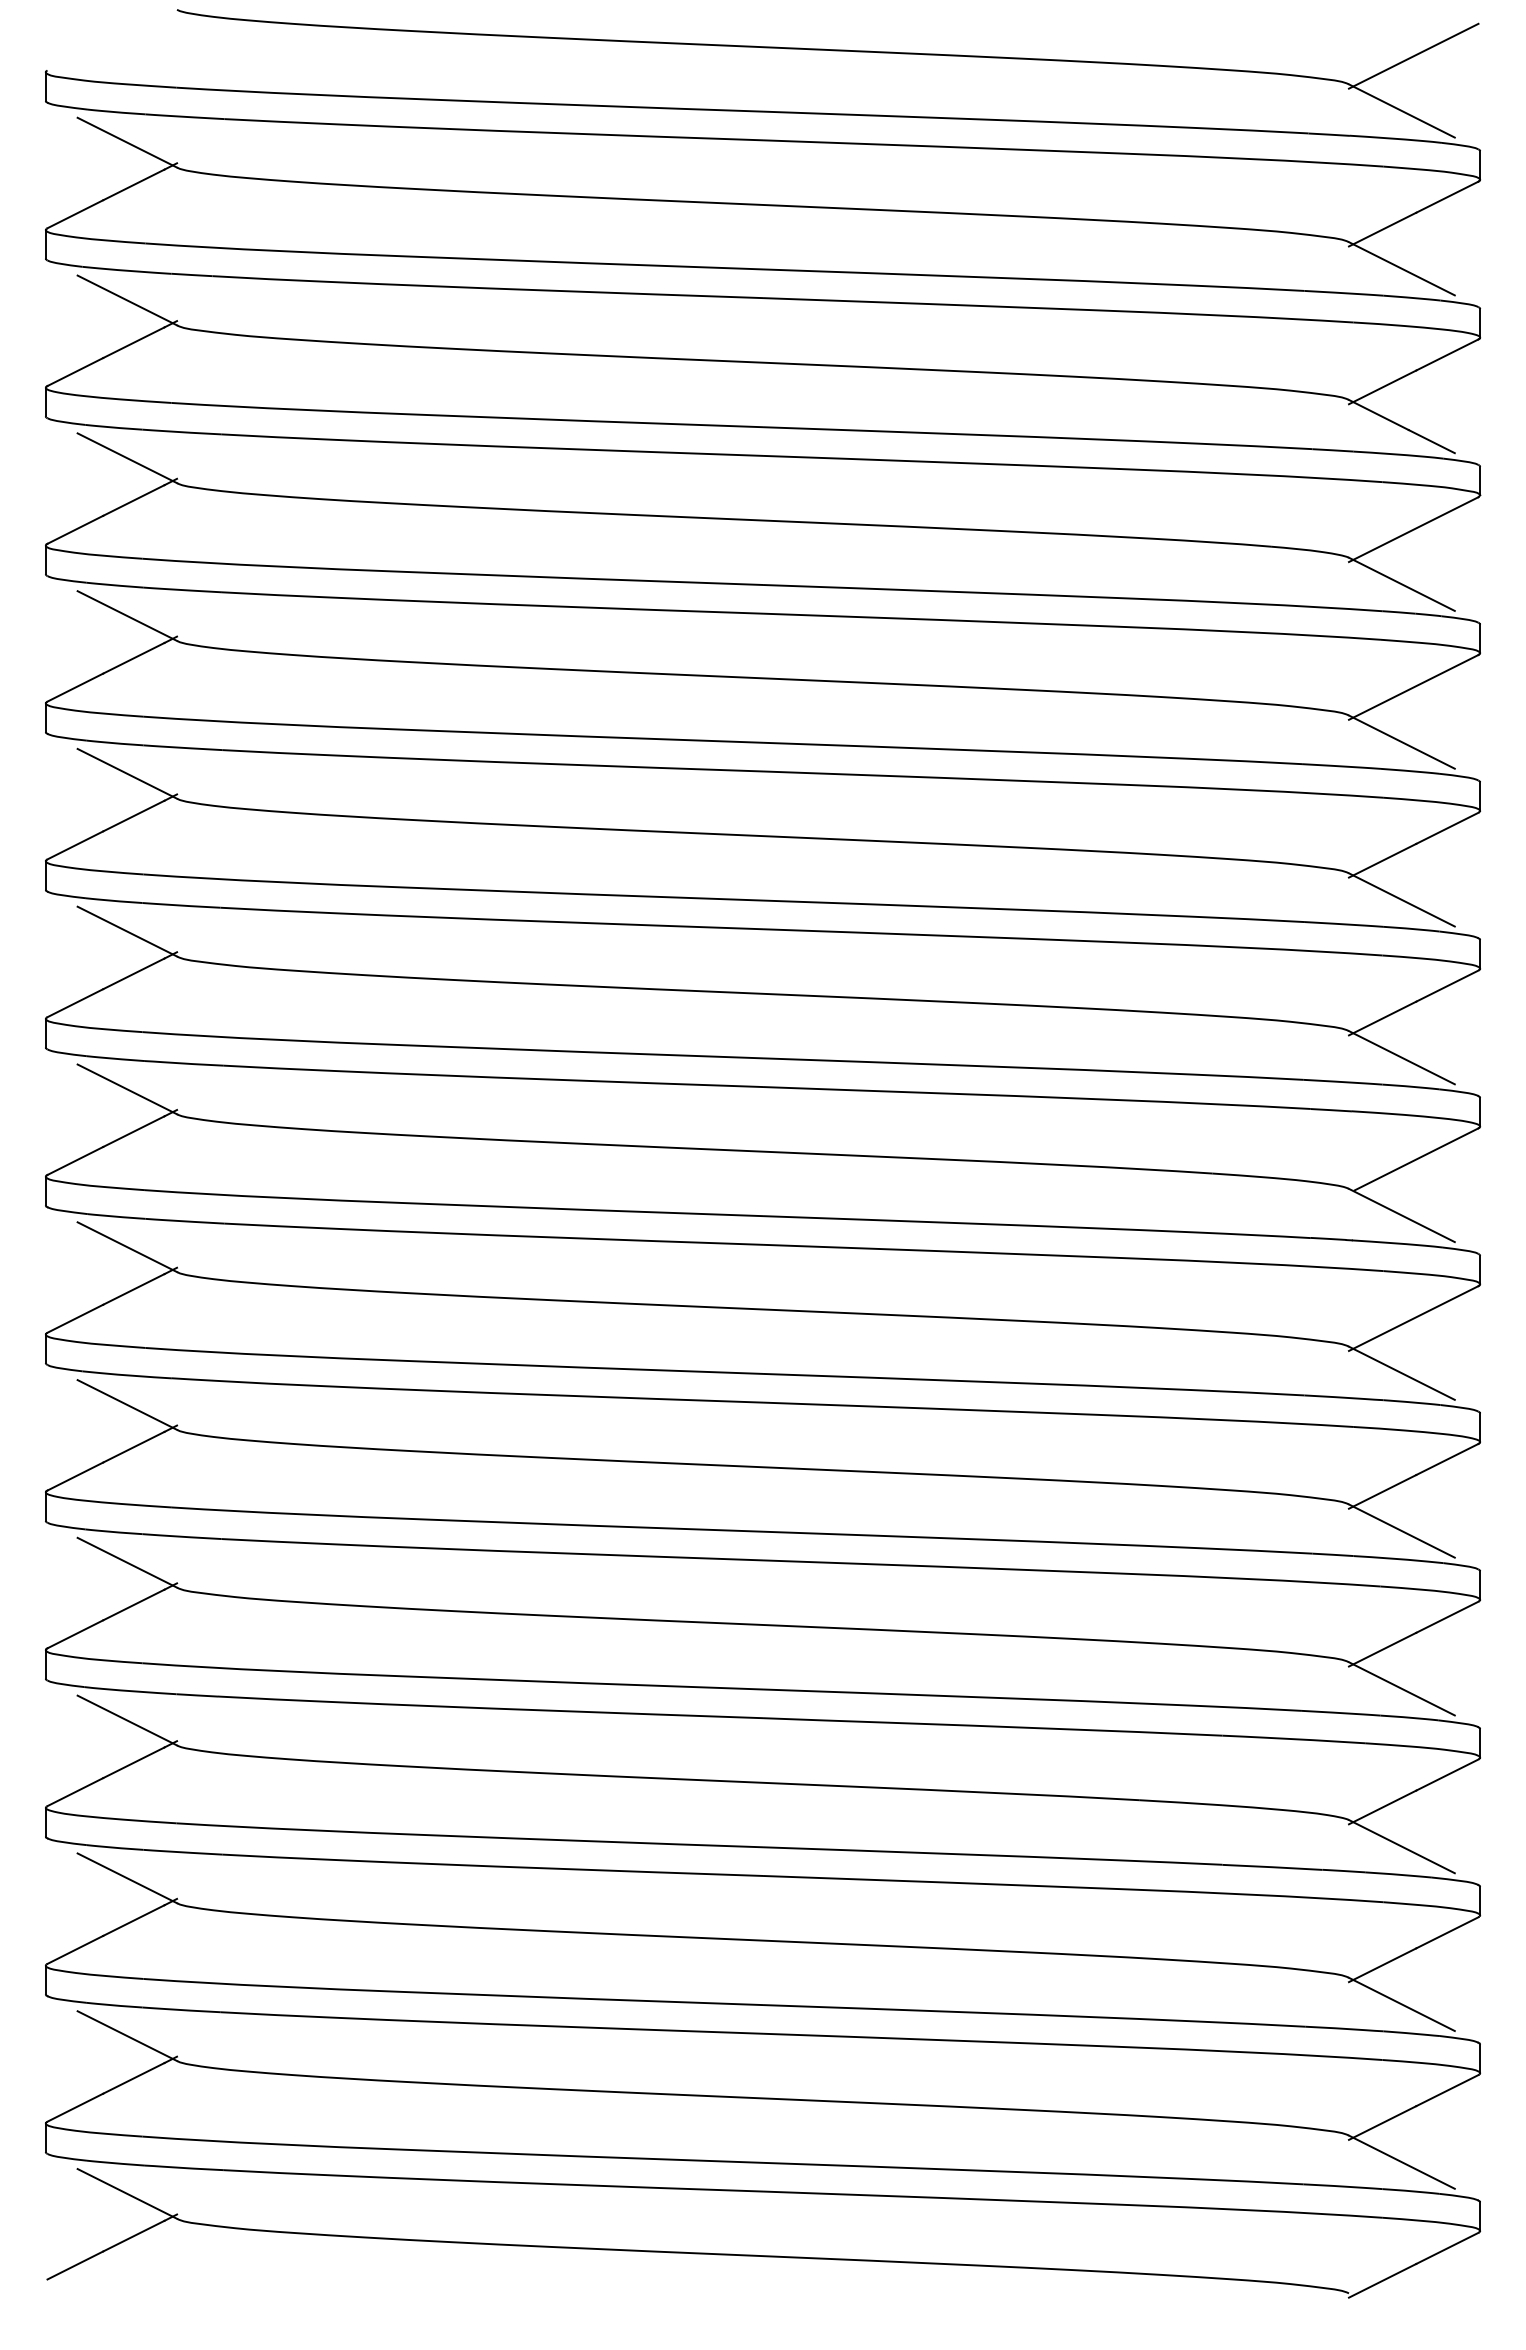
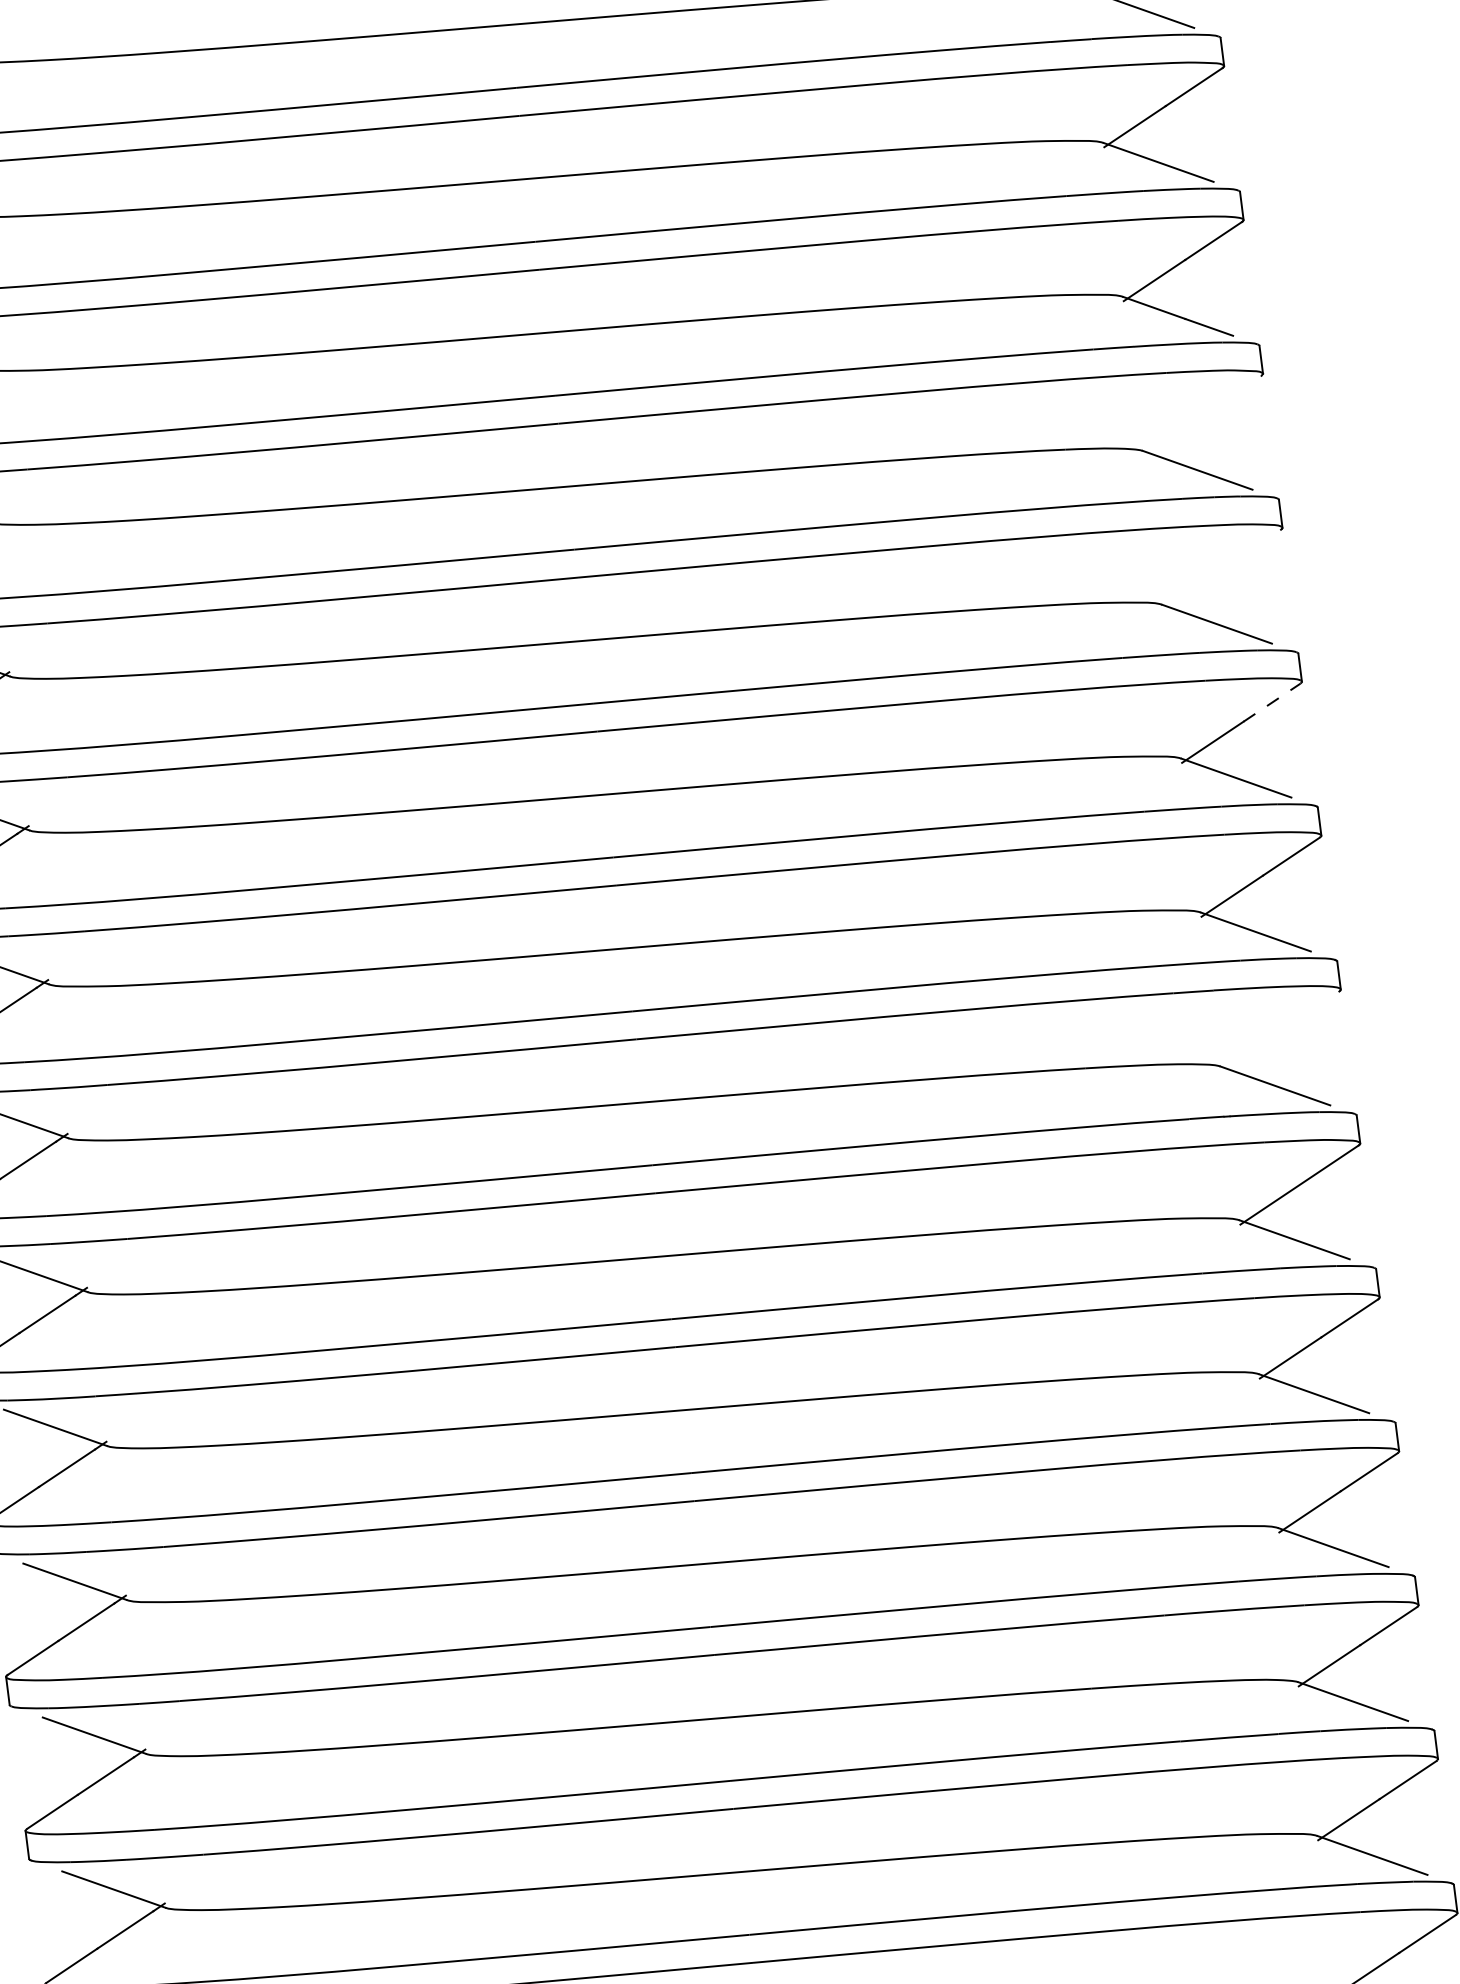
line: (1413, 529) -> (1202, 415), removed
line: (1413, 686) -> (1221, 568), removed
line: (1447, 828) -> (1272, 702), solid -> dashed
line: (1416, 1159) -> (1282, 1029), removed

